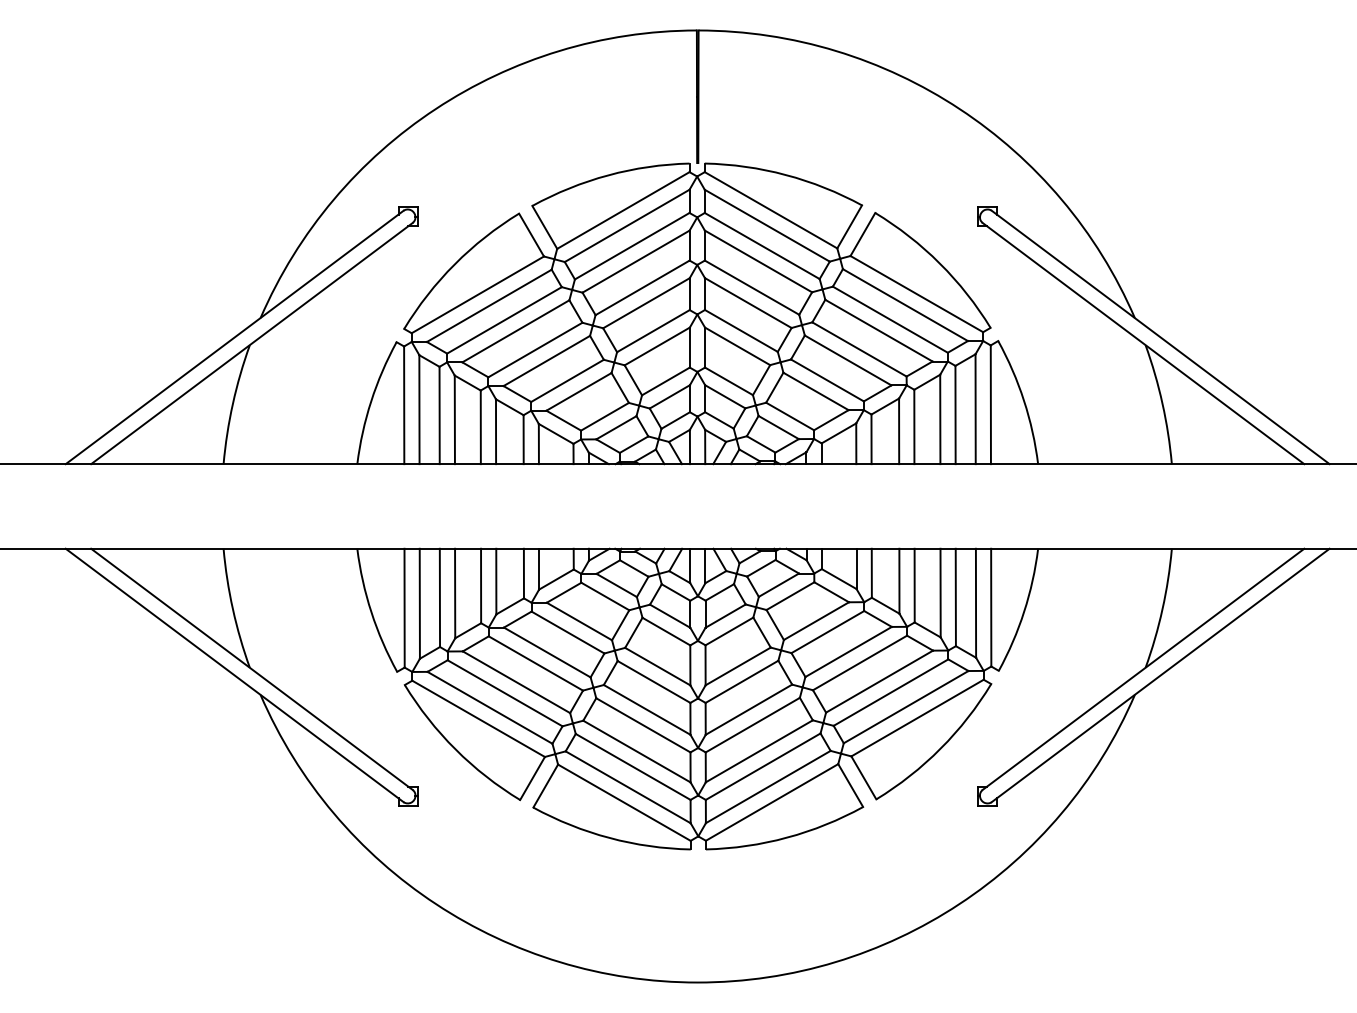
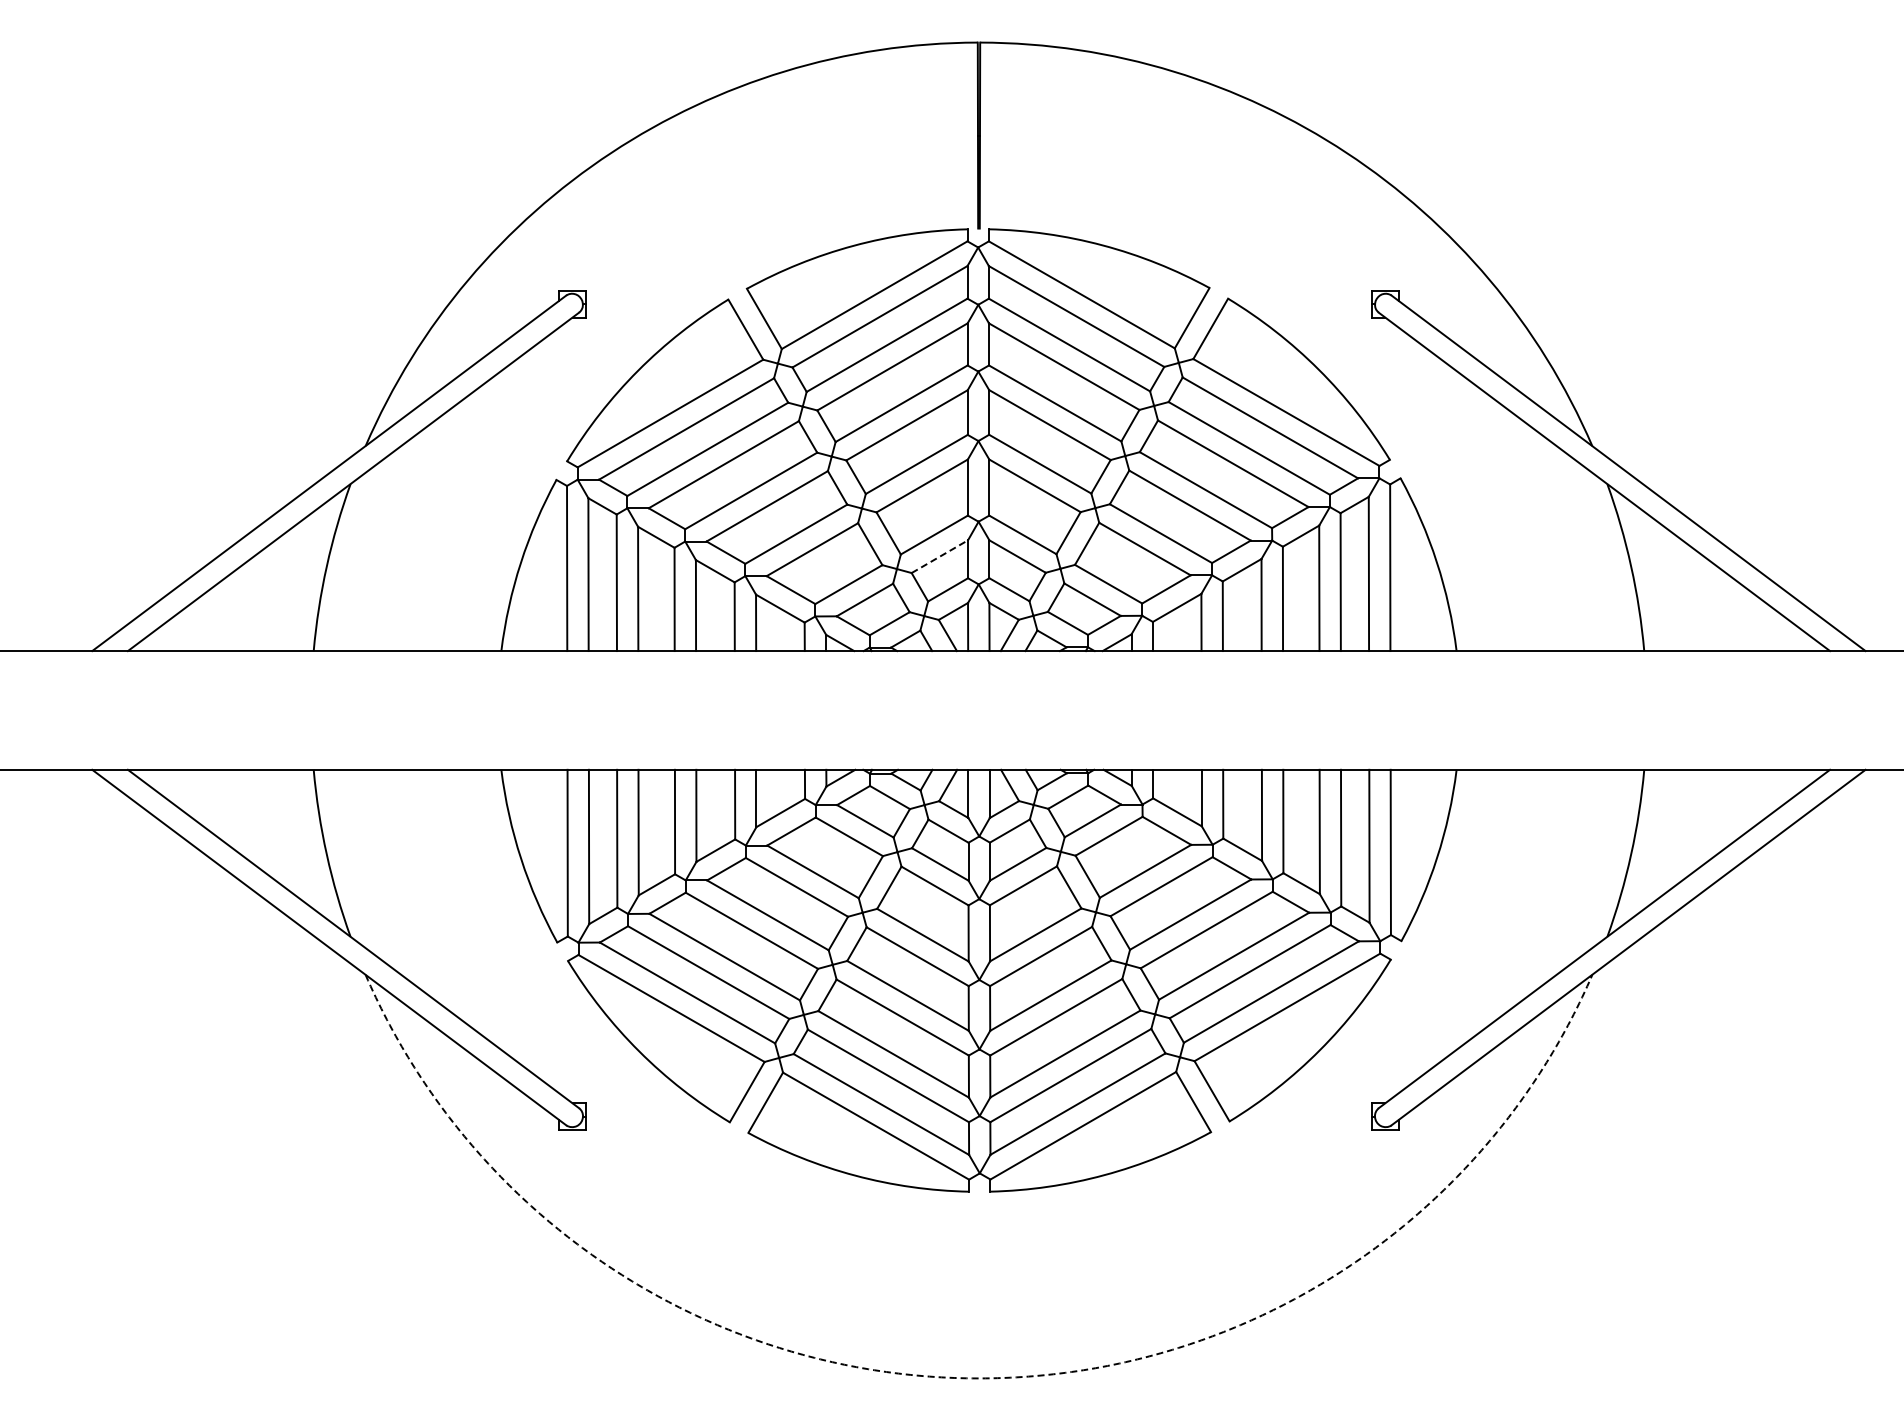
line: (669, 396) -> (939, 556), solid -> dashed
arc: (697, 982) -> (978, 1378), solid -> dashed

